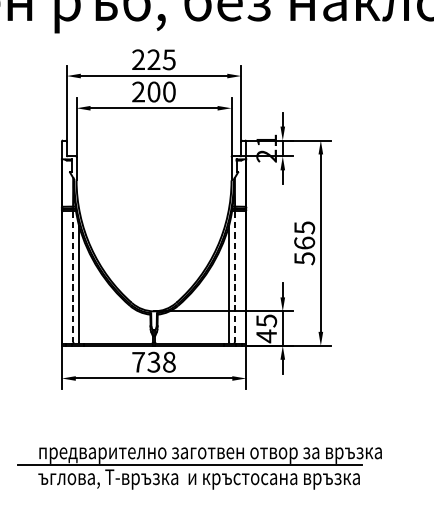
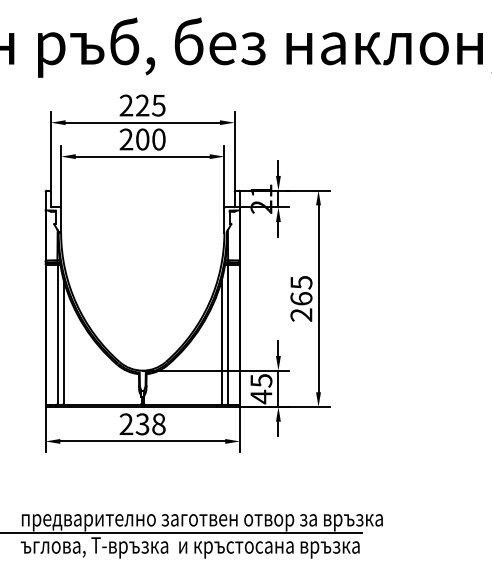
text: (304, 259) -> (301, 315), 565 -> 265
line: (73, 277) -> (57, 334), dashed -> solid
line: (234, 277) -> (227, 334), dashed -> solid
text: (138, 361) -> (126, 423), 738 -> 238

